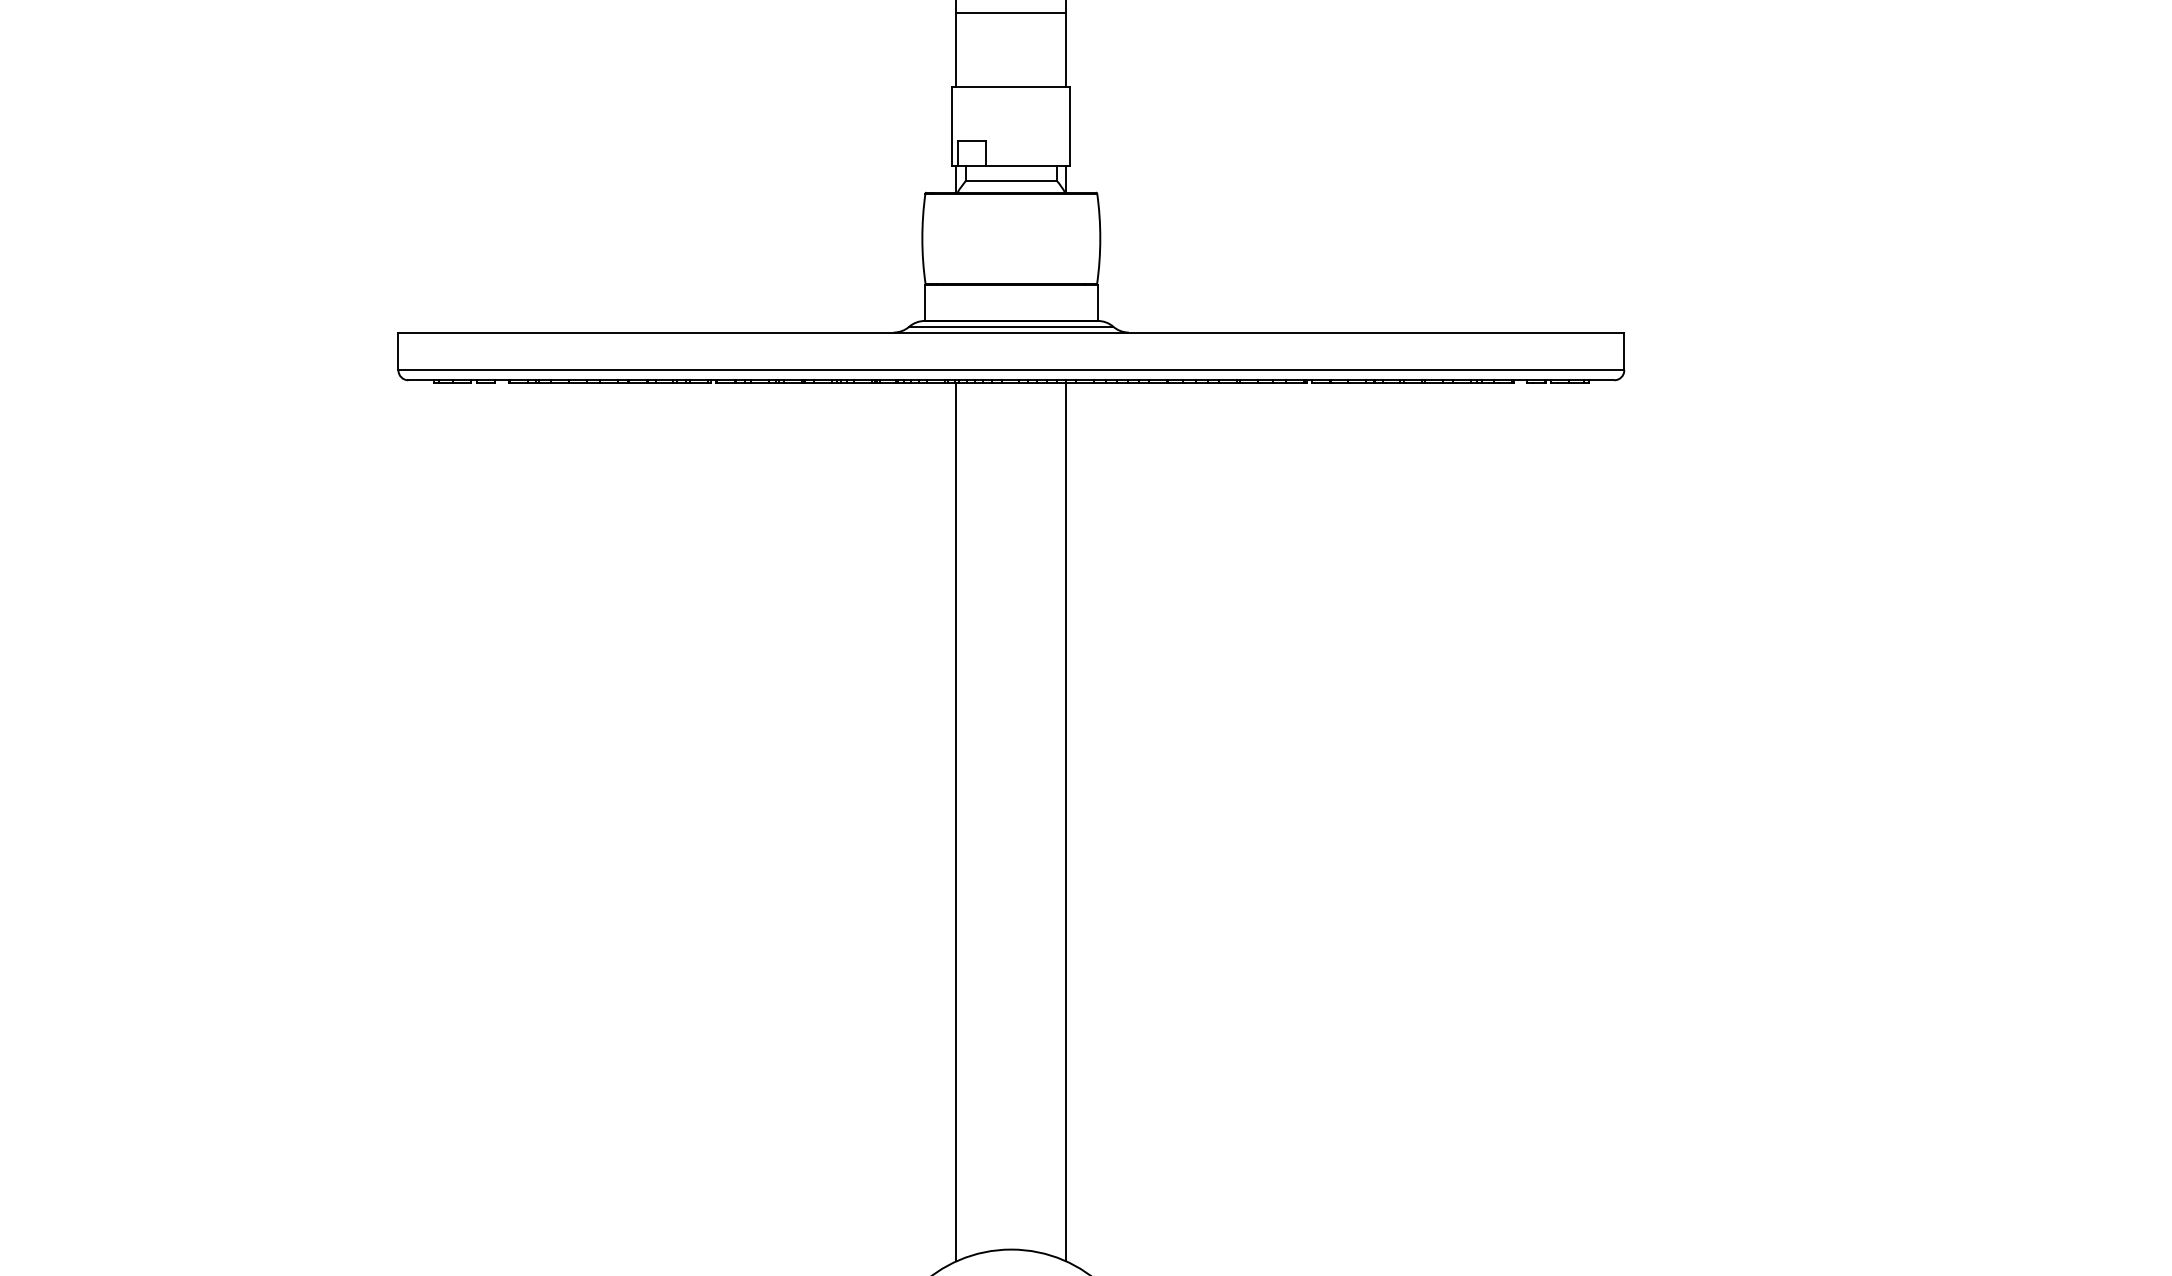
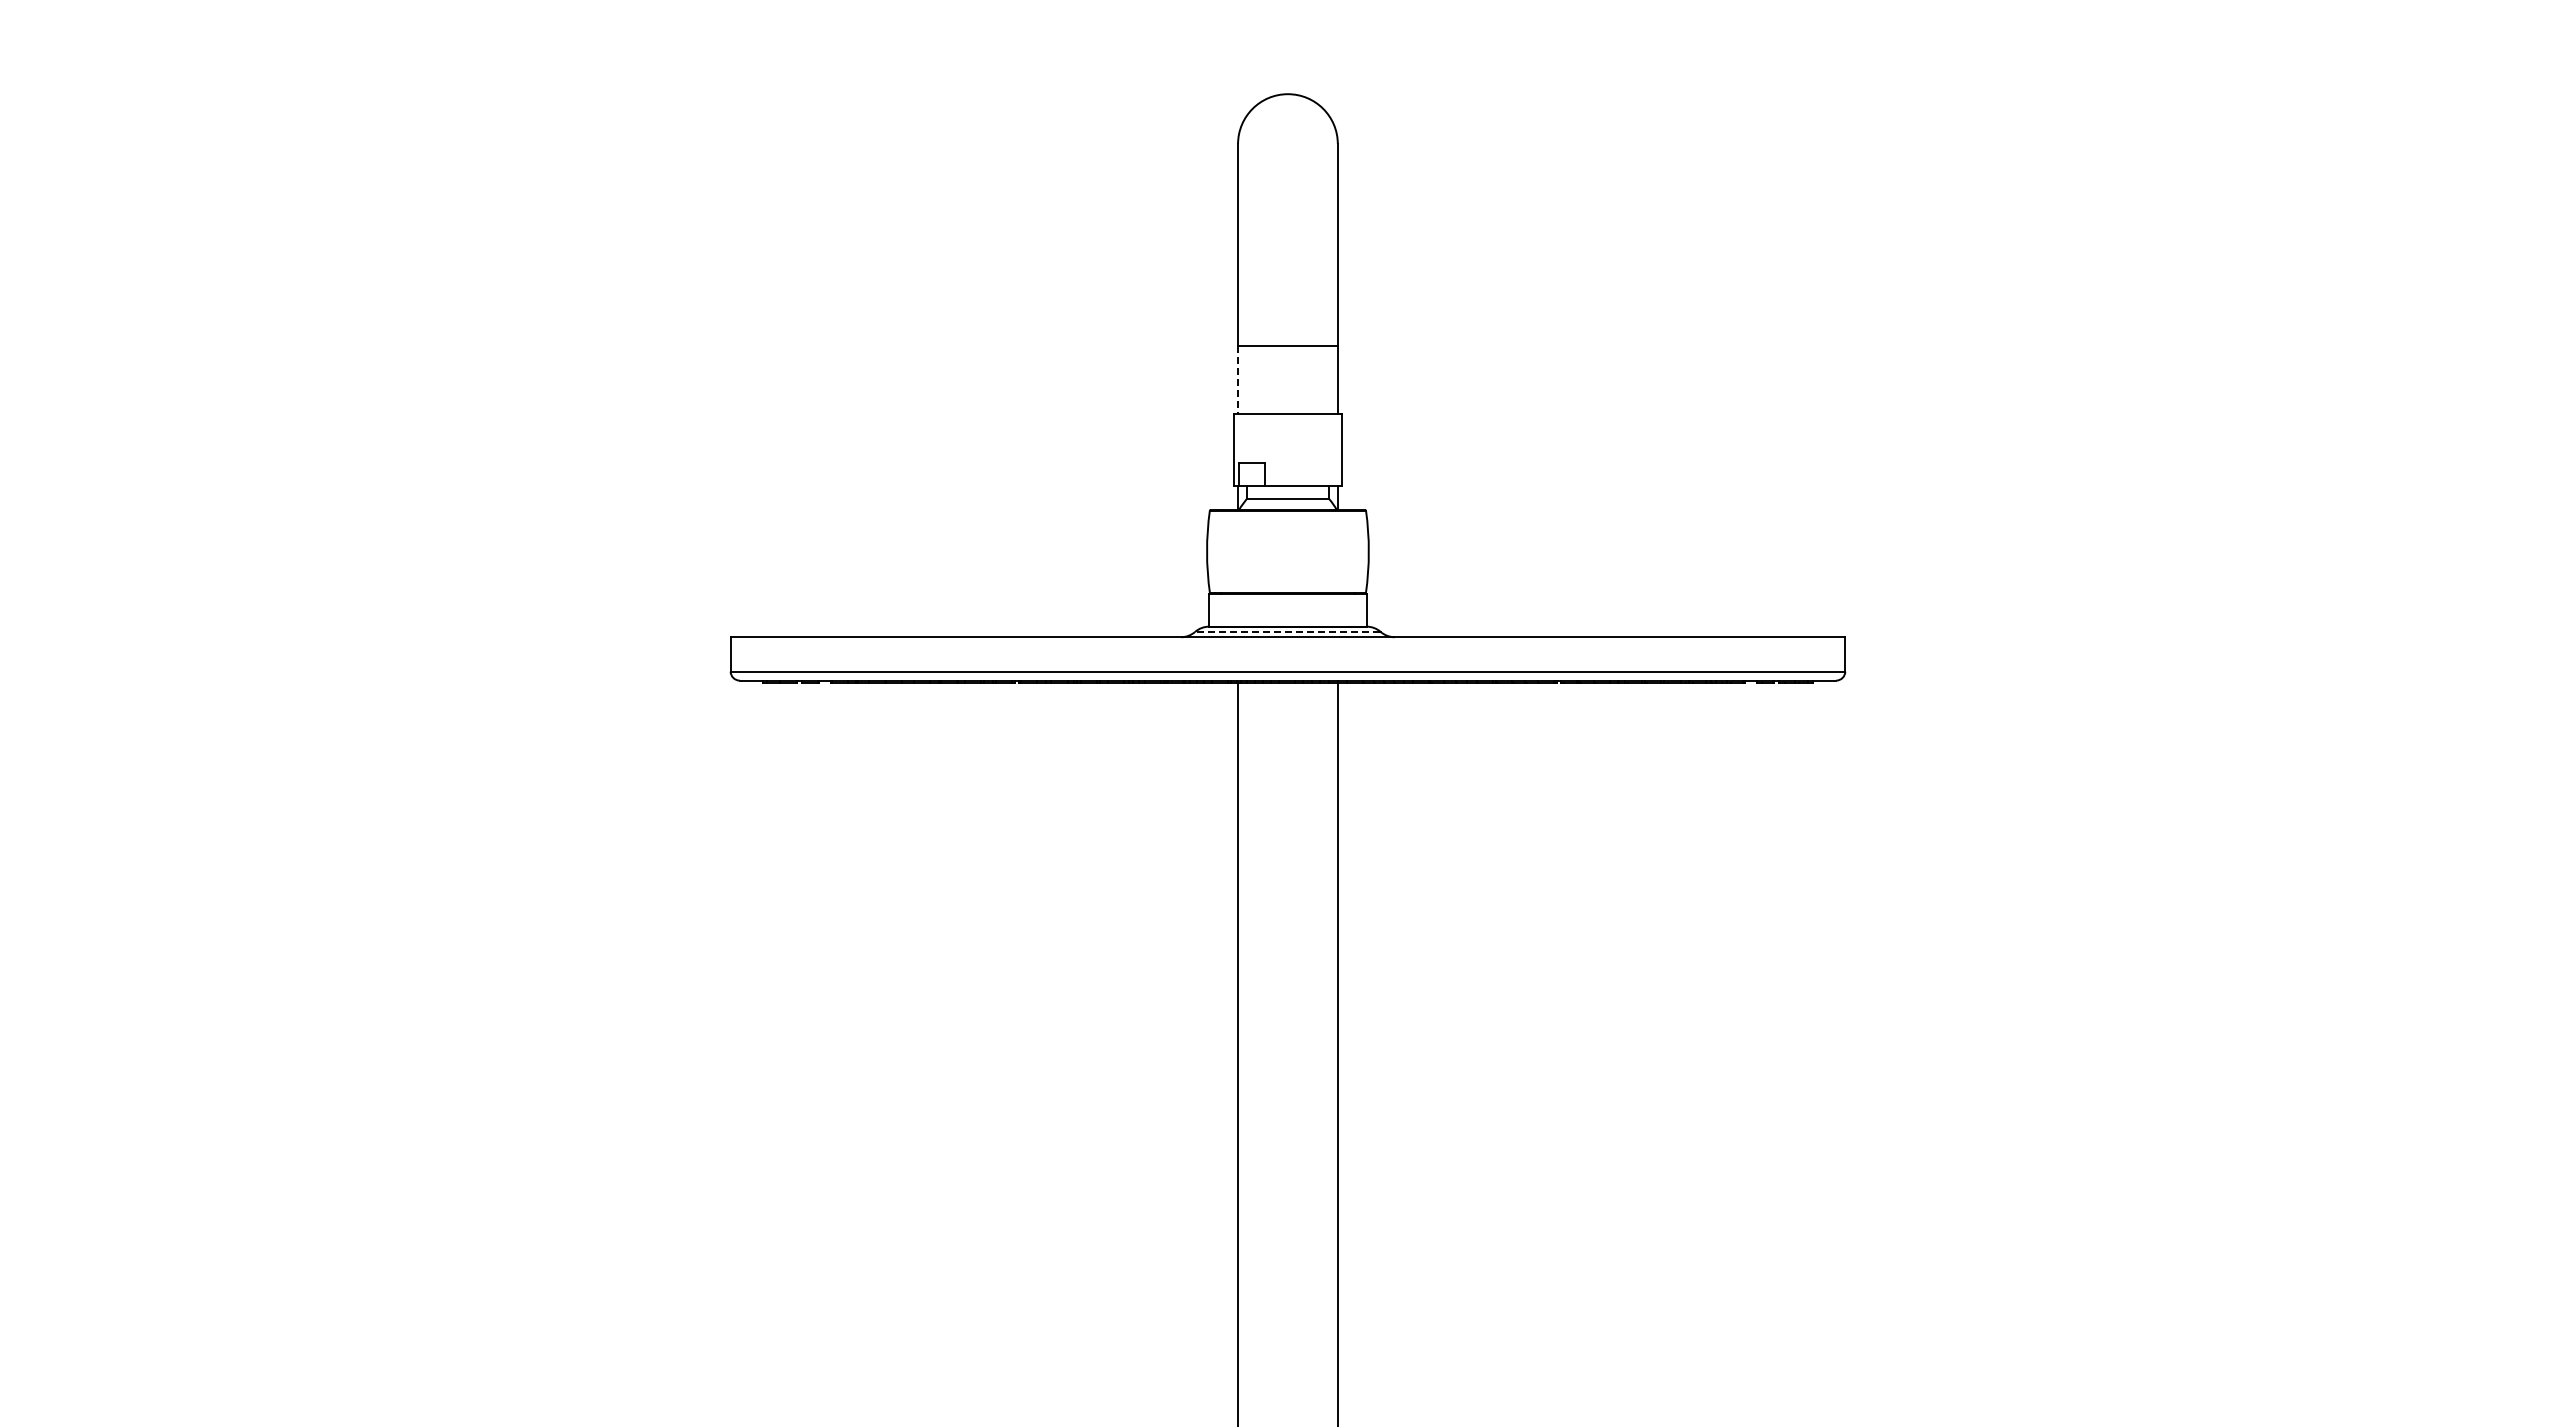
line: (956, 50) -> (1238, 380), solid -> dashed
line: (1009, 326) -> (1286, 631), solid -> dashed

